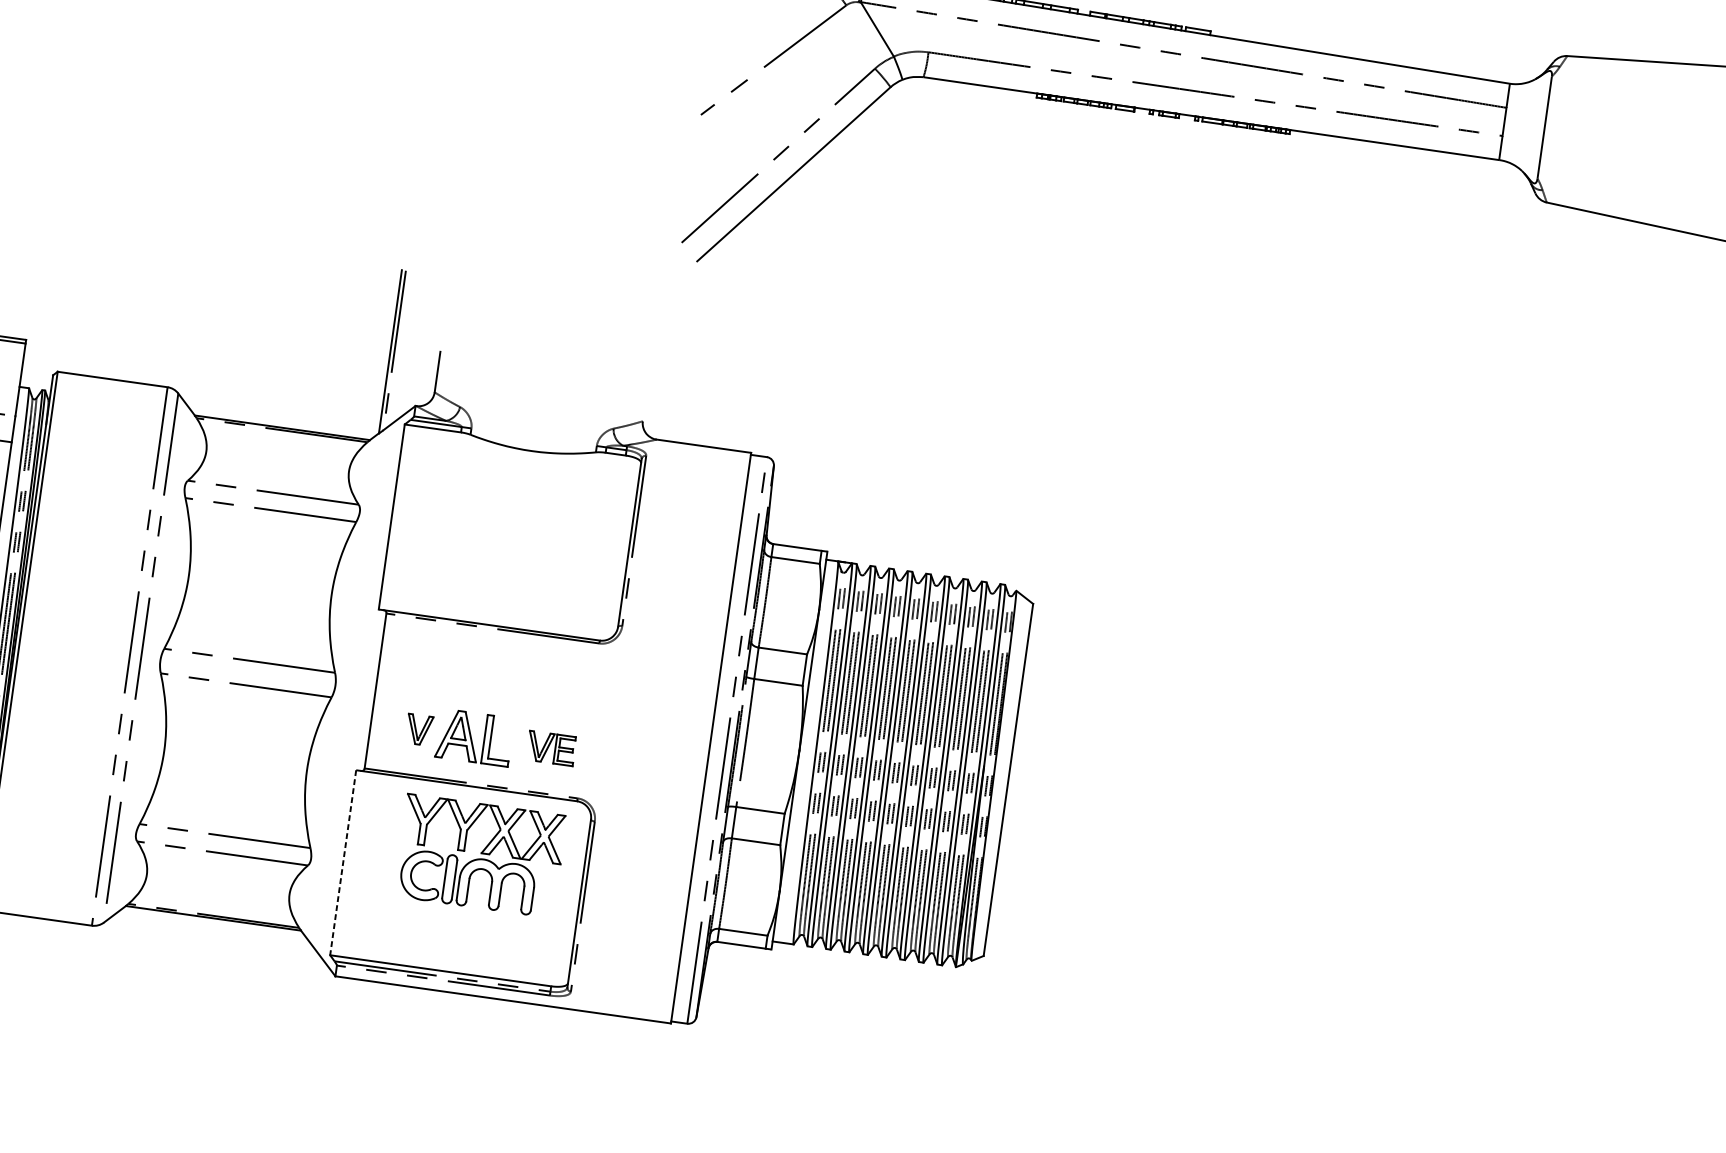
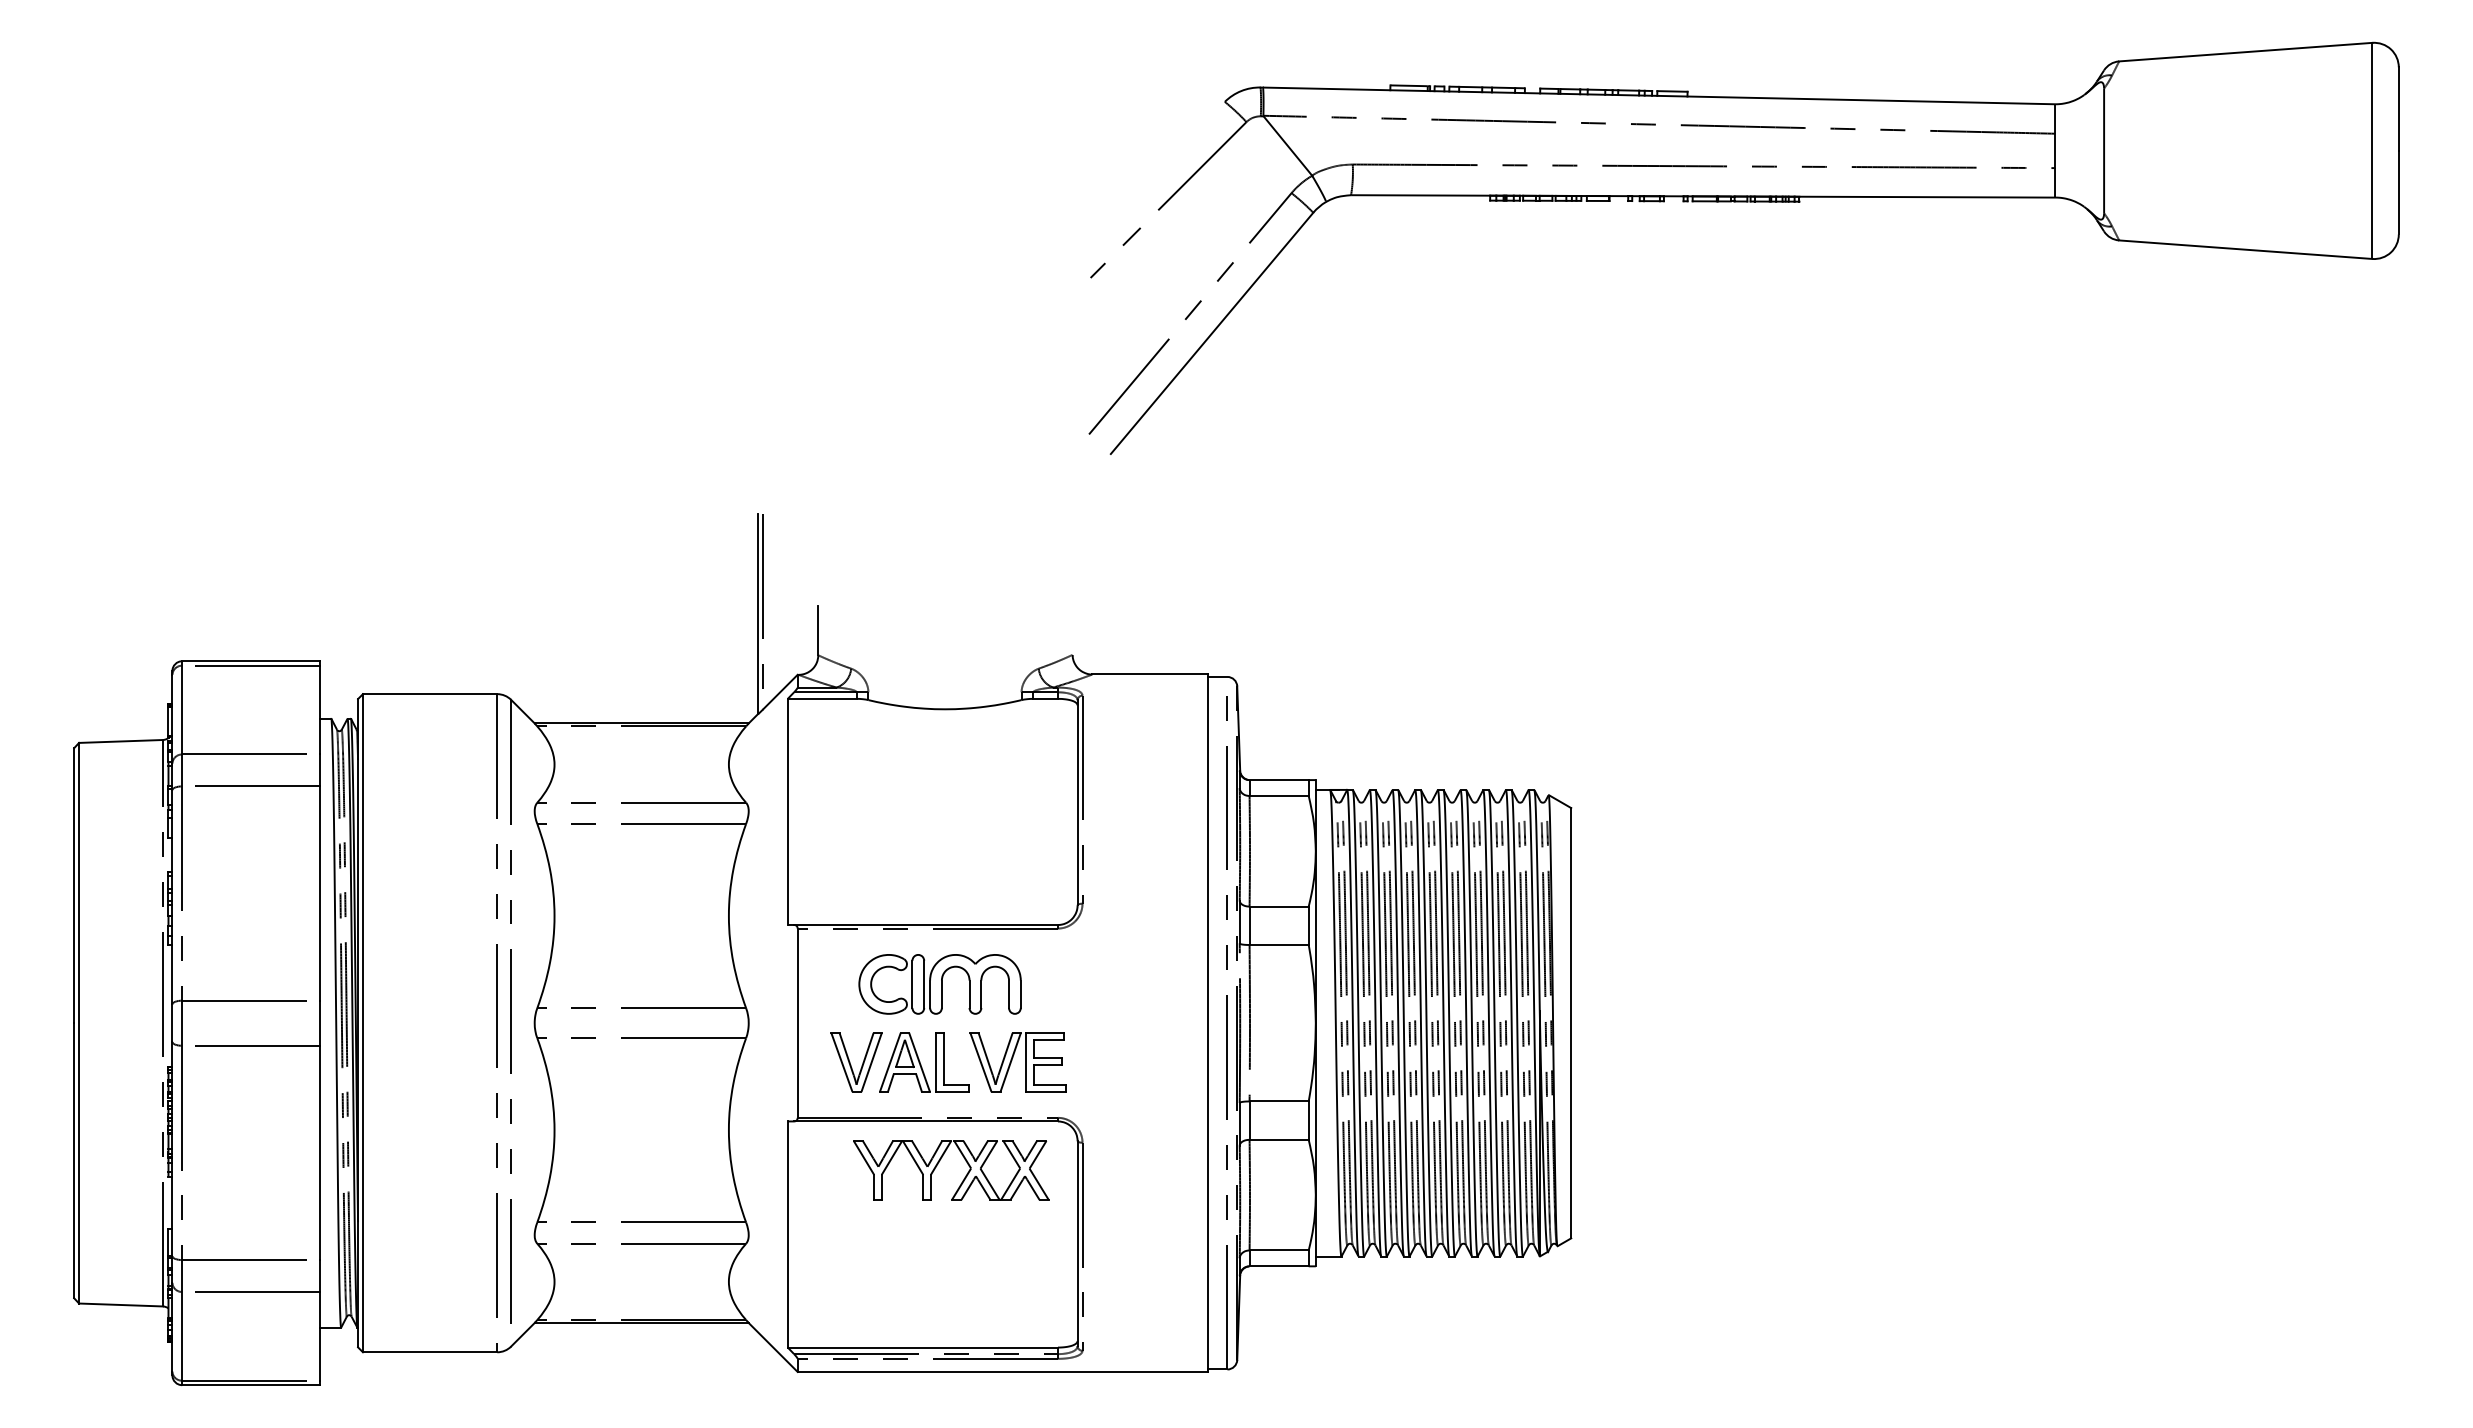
part: (419, 729) -> (856, 1062), size x1.67
part: (550, 748) -> (1017, 1062), size x1.67
line: (342, 863) -> (787, 1235), dashed -> solid
part: (467, 881) -> (939, 984), moved

